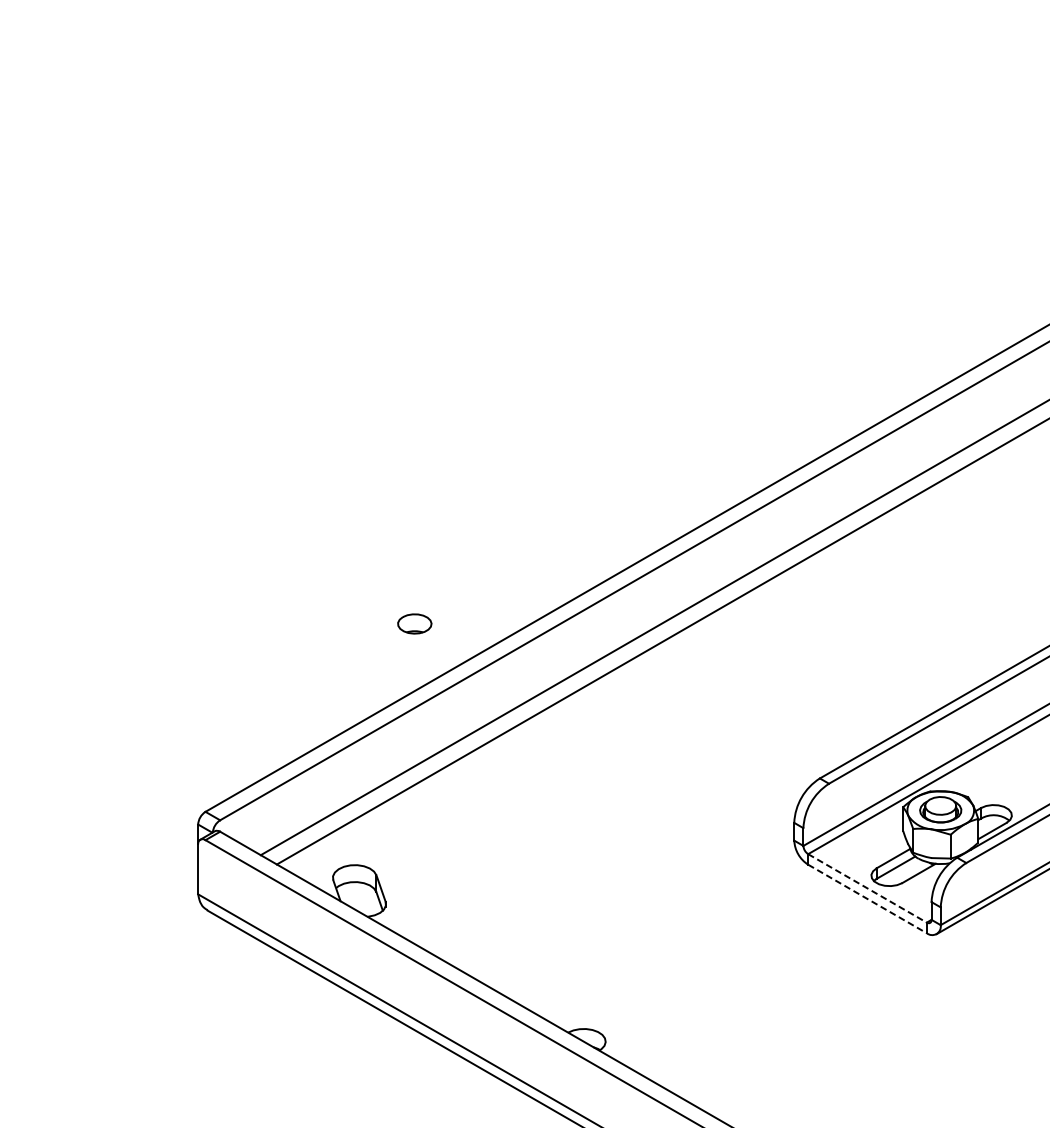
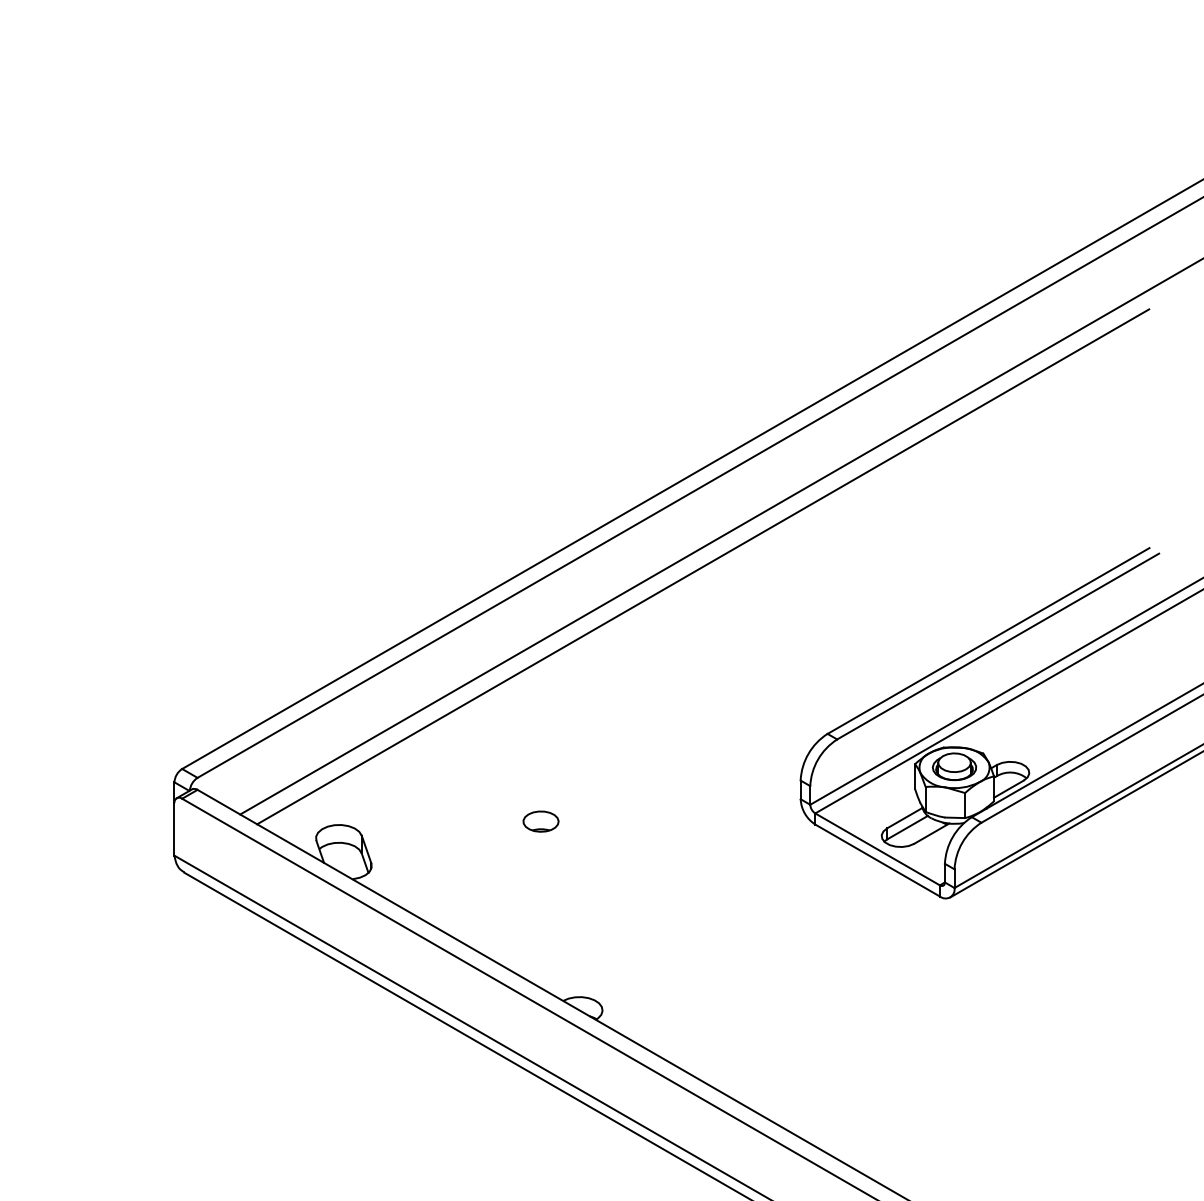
part: (414, 623) -> (540, 821), moved
line: (867, 888) -> (877, 849), dashed -> solid
line: (867, 898) -> (877, 860), dashed -> solid

